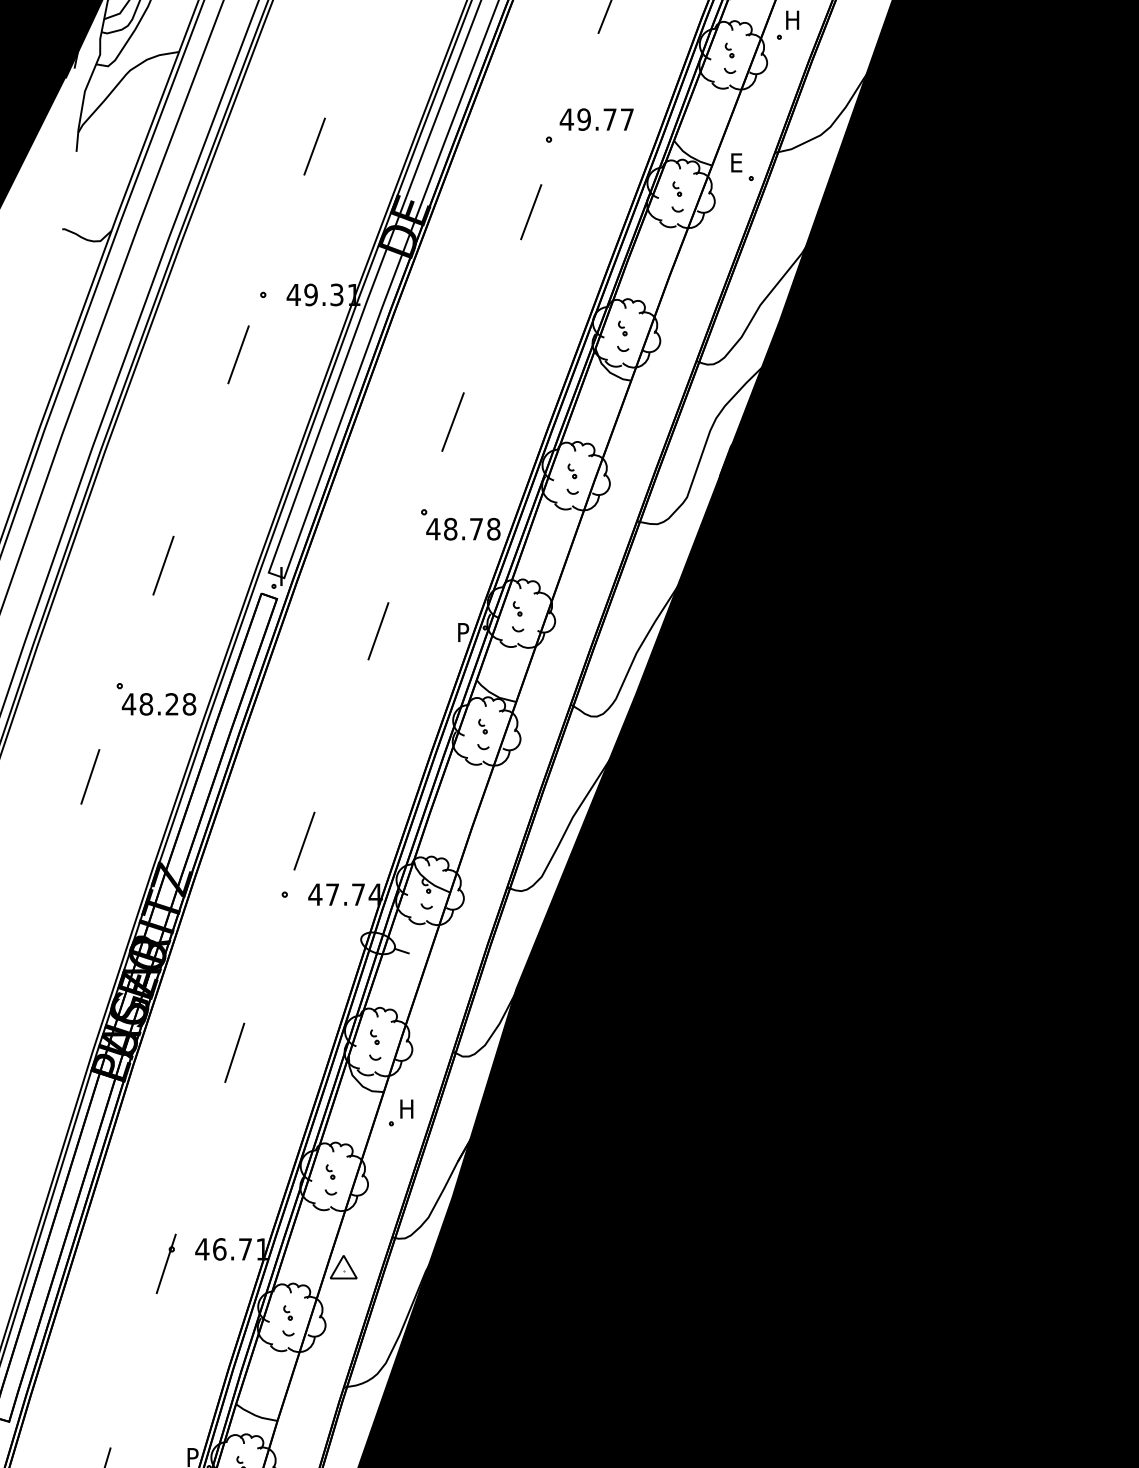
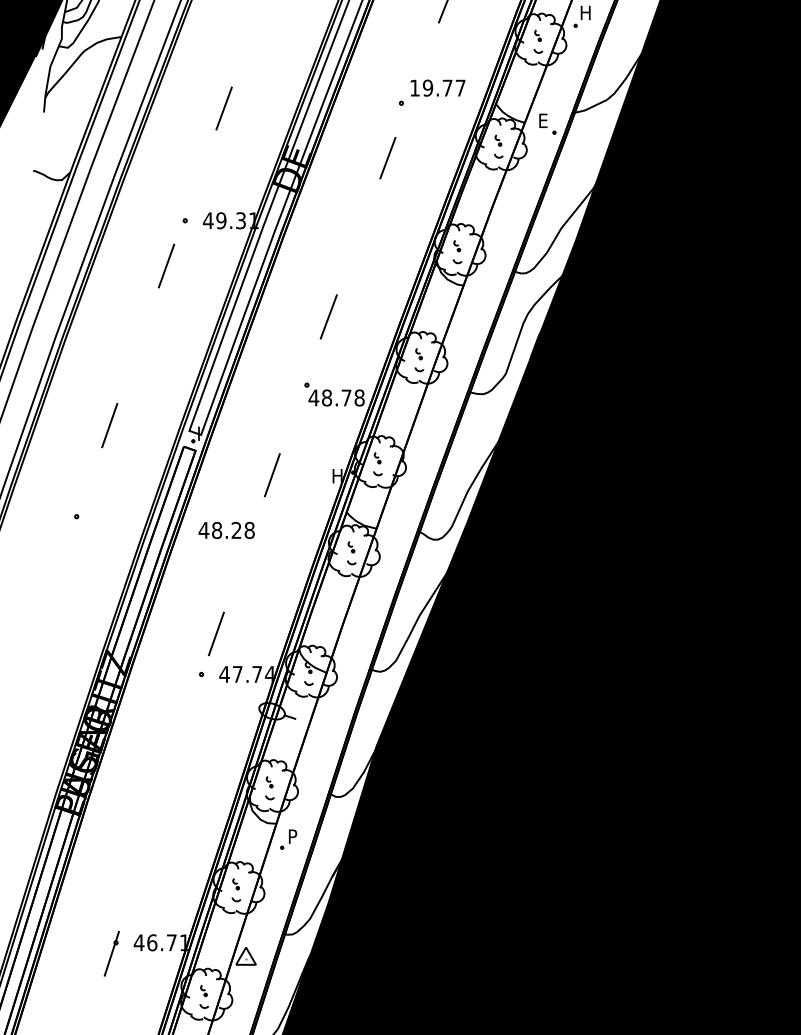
text: (566, 119) -> (414, 88), 49.77 -> 19.77
text: (465, 632) -> (338, 476), P -> H
text: (158, 704) -> (226, 530), moved
line: (90, 776) -> (54, 585), removed
line: (234, 1052) -> (163, 793), removed
text: (407, 1108) -> (294, 836), H -> P

